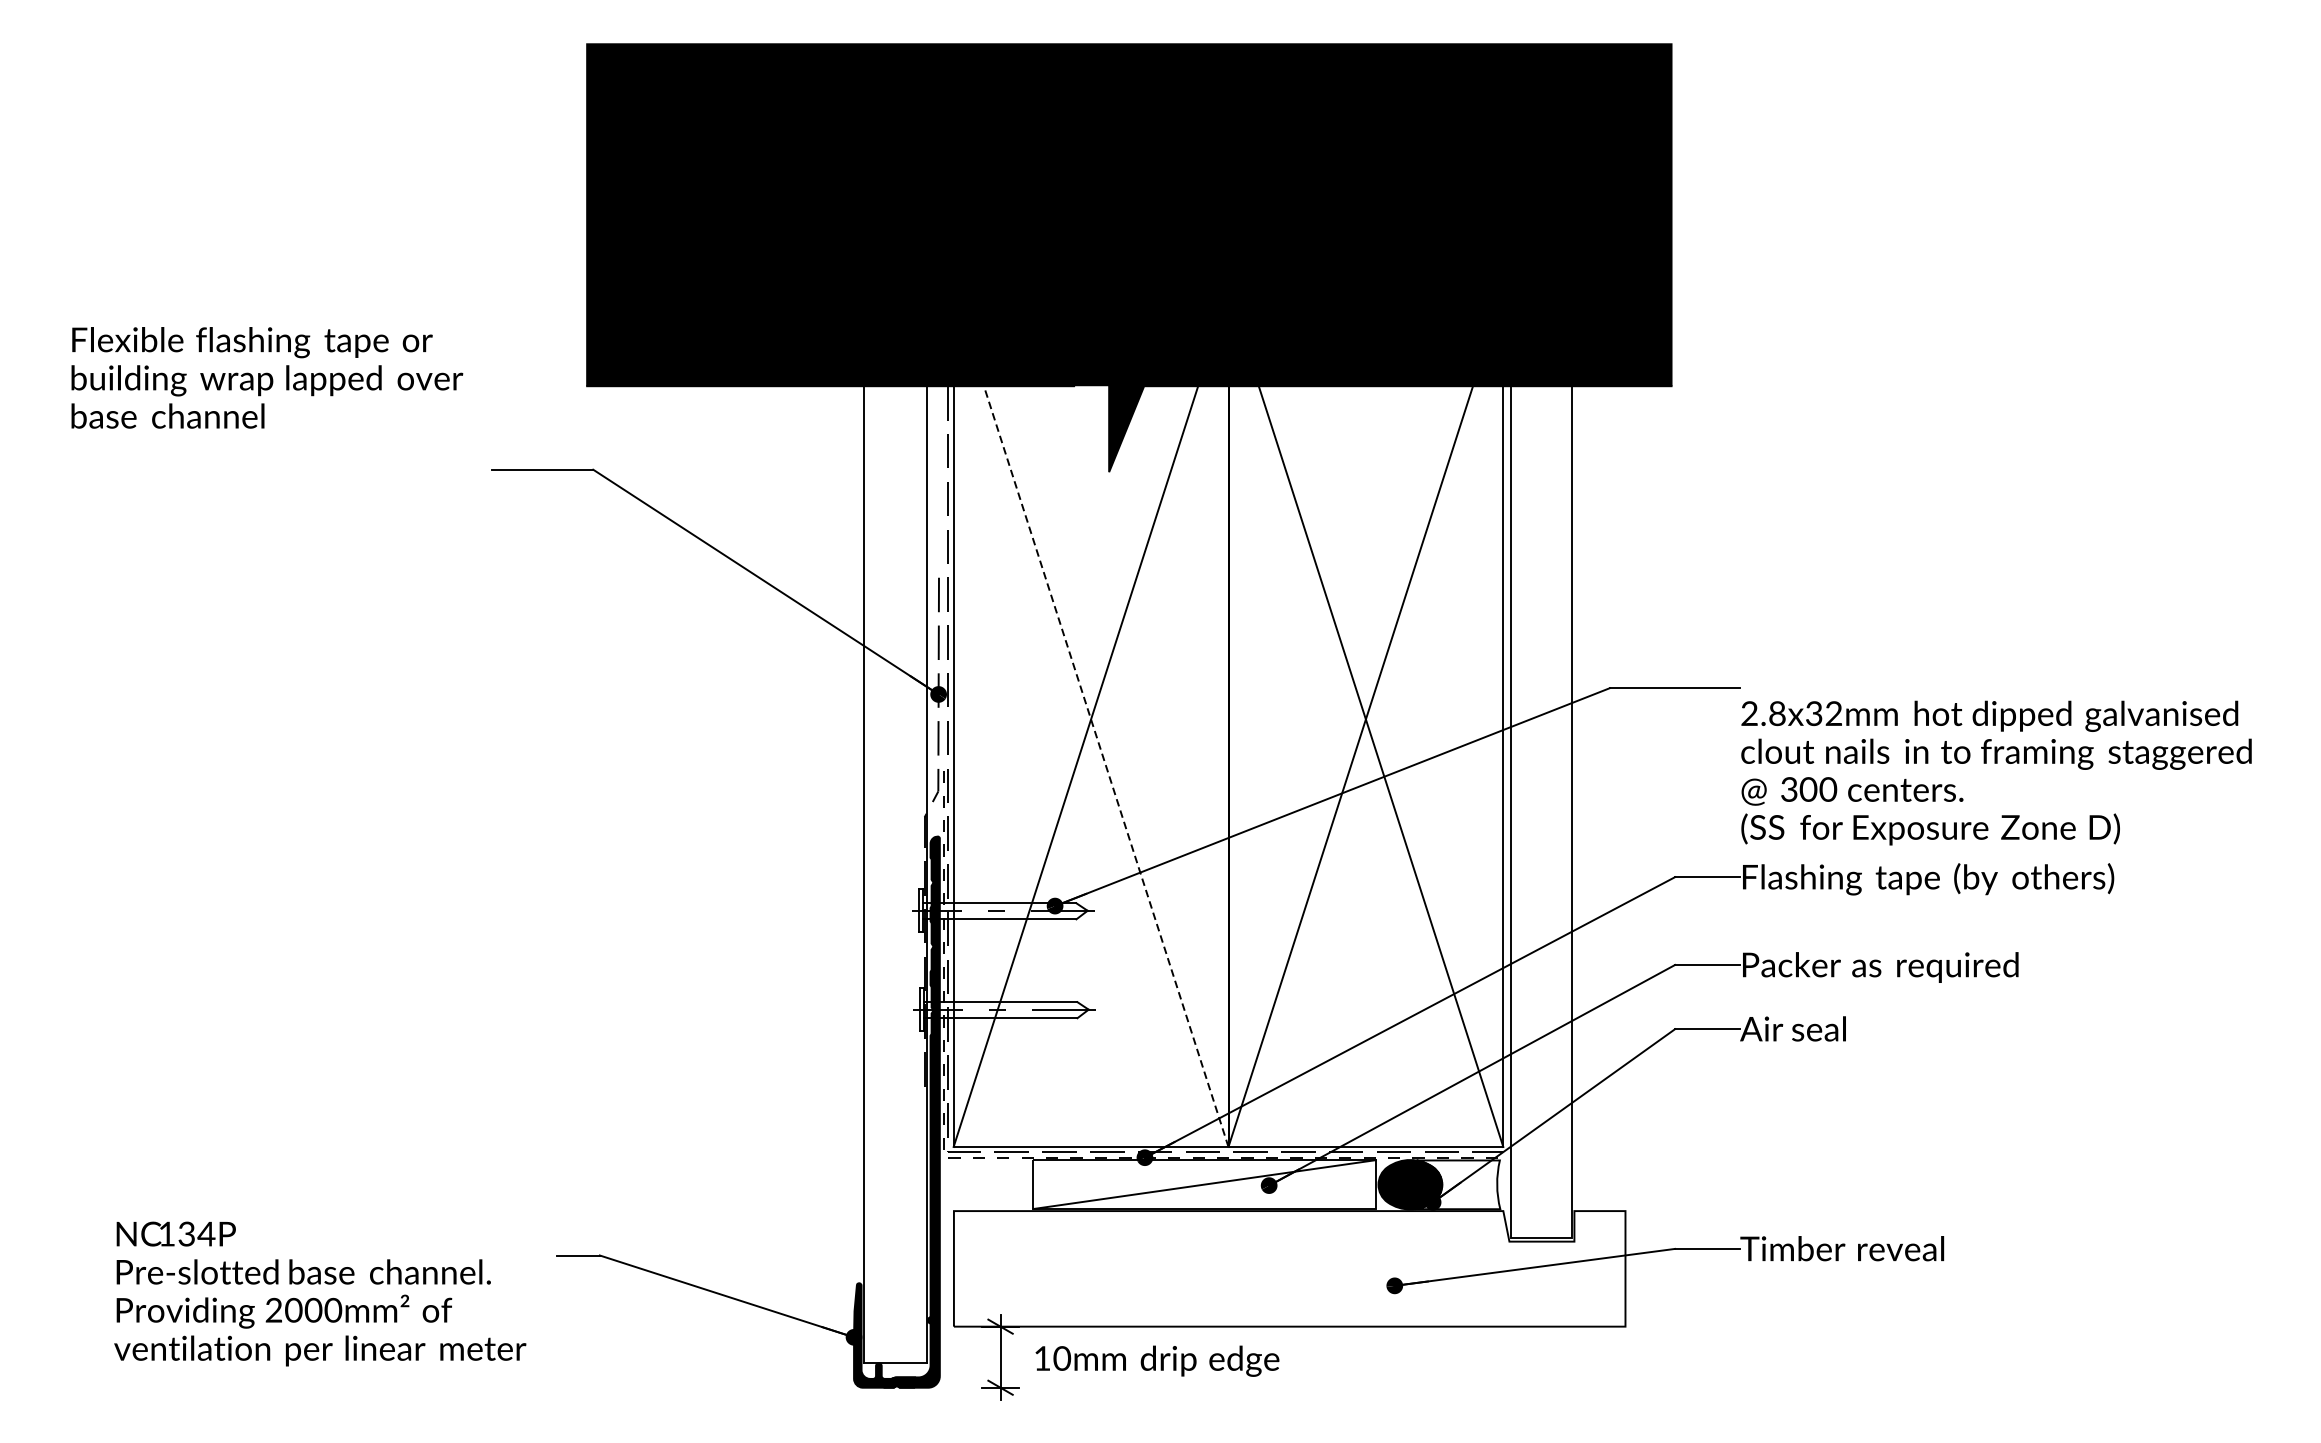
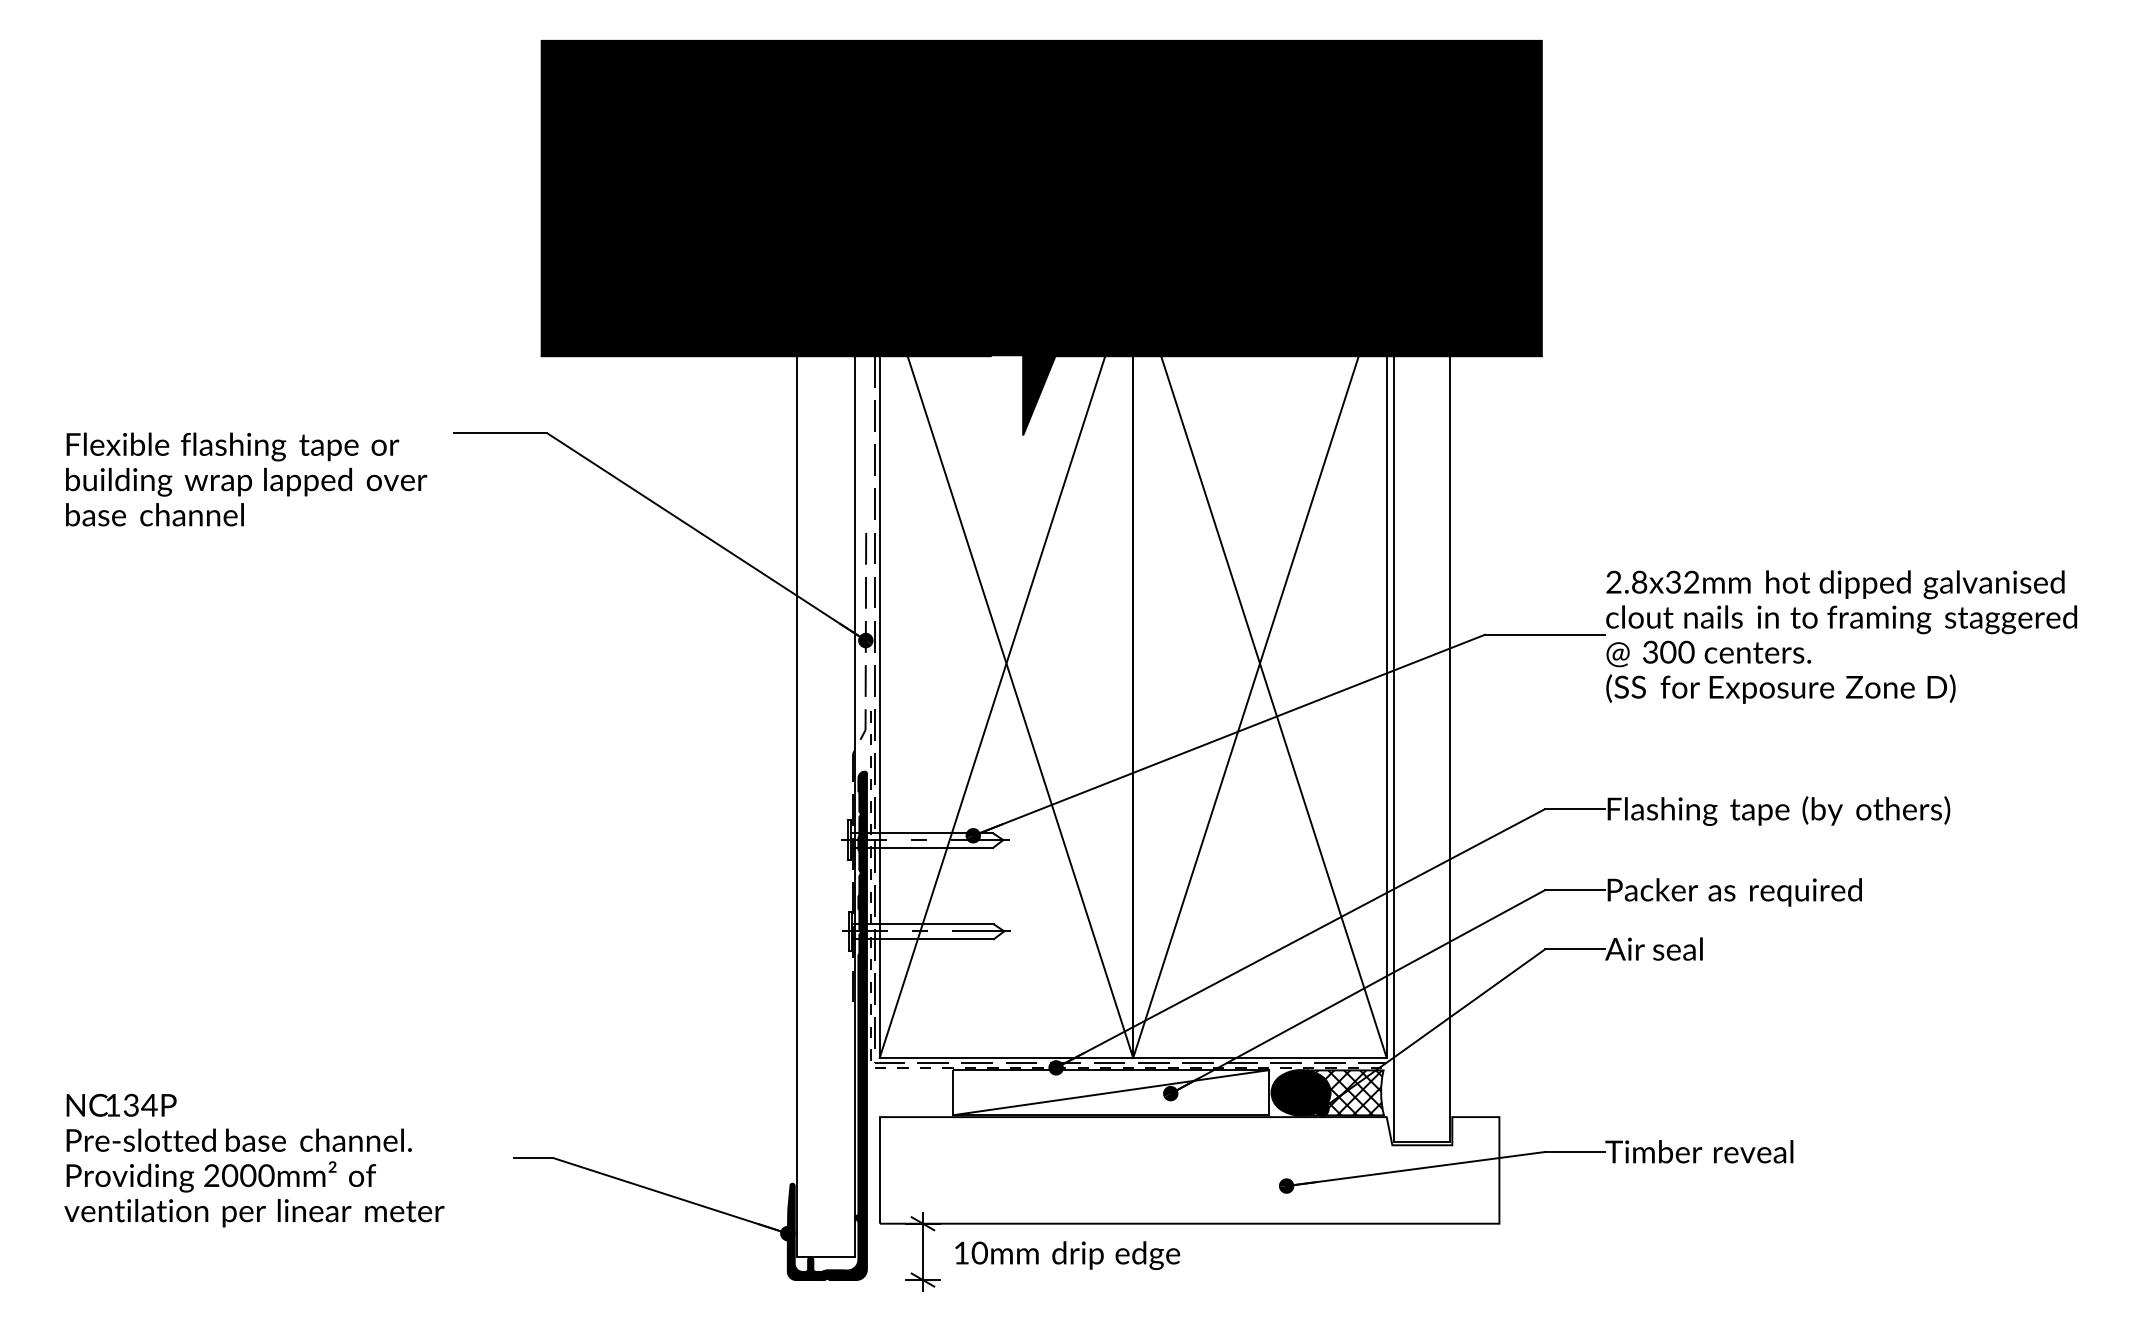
text: (267, 377) -> (246, 479), moved
line: (1091, 719) -> (1006, 663), dashed -> solid
text: (1996, 772) -> (1841, 636), moved
hatch: (1458, 1184) -> (1345, 1092), added
text: (320, 1293) -> (254, 1160), moved

